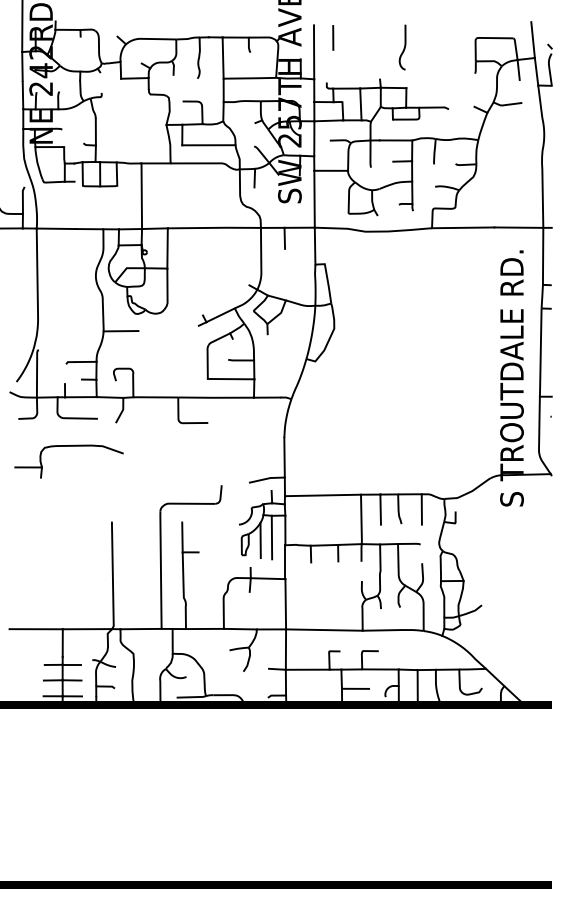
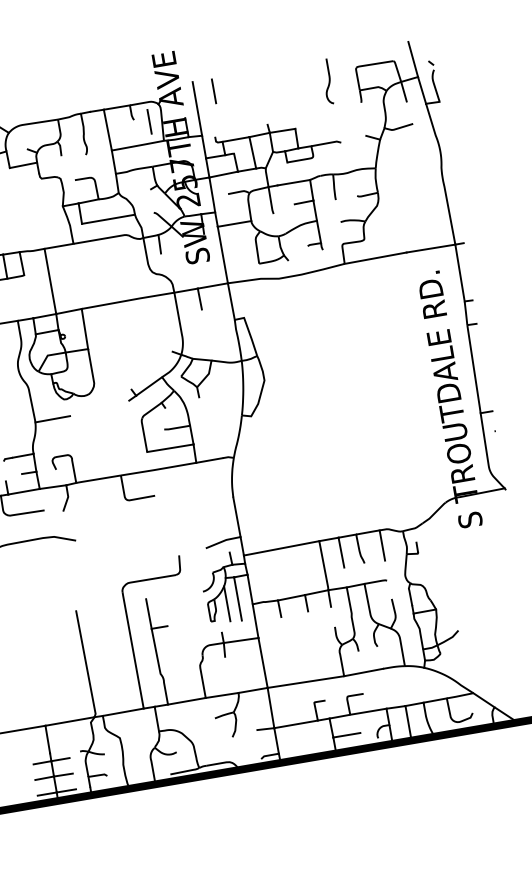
curve: (403, 47) -> (328, 81), moved
line: (265, 56) -> (149, 121), added

